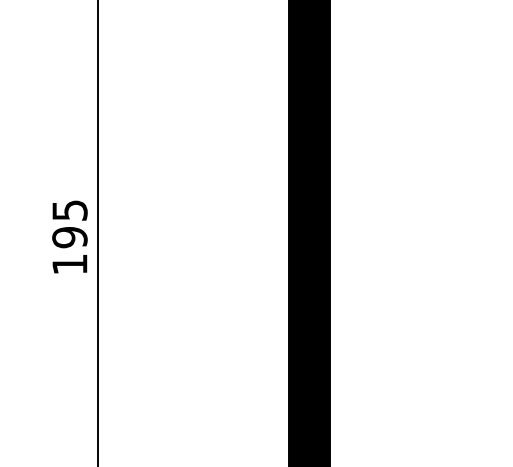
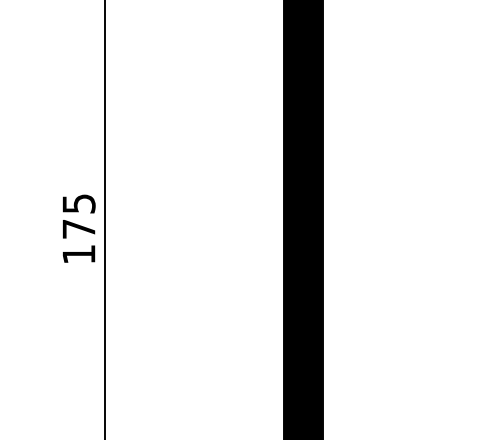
text: (69, 237) -> (78, 229), 195 -> 175

